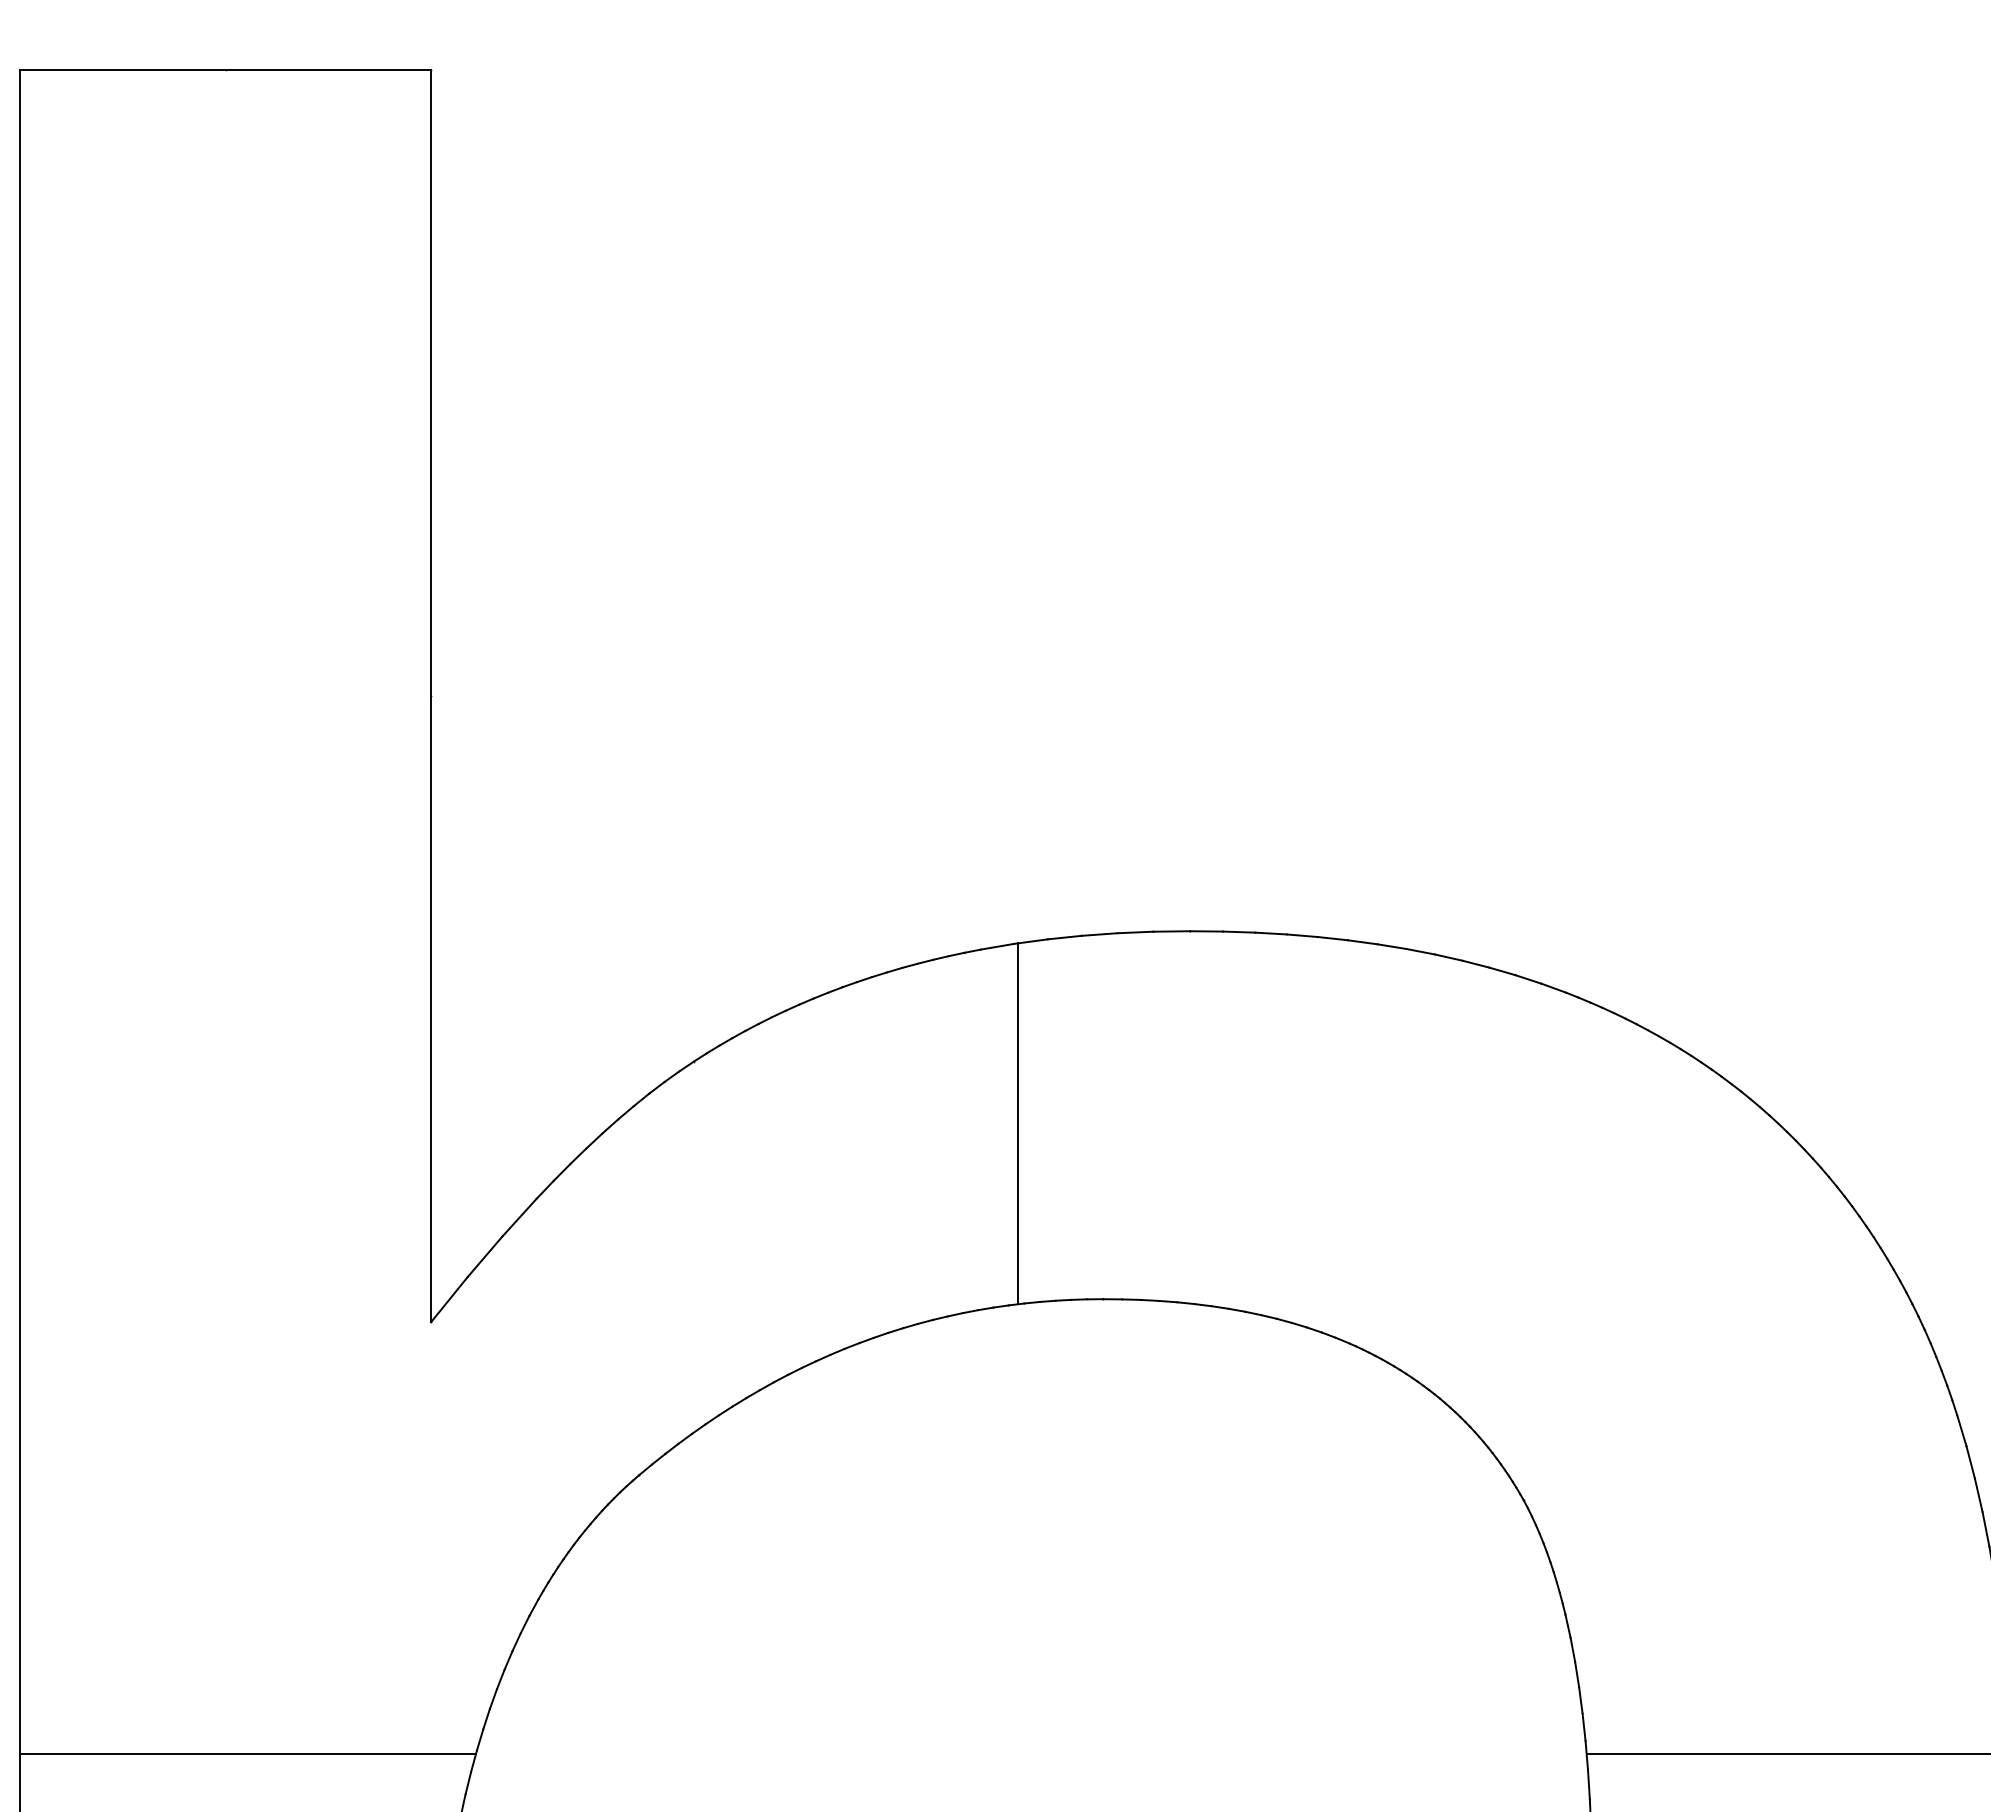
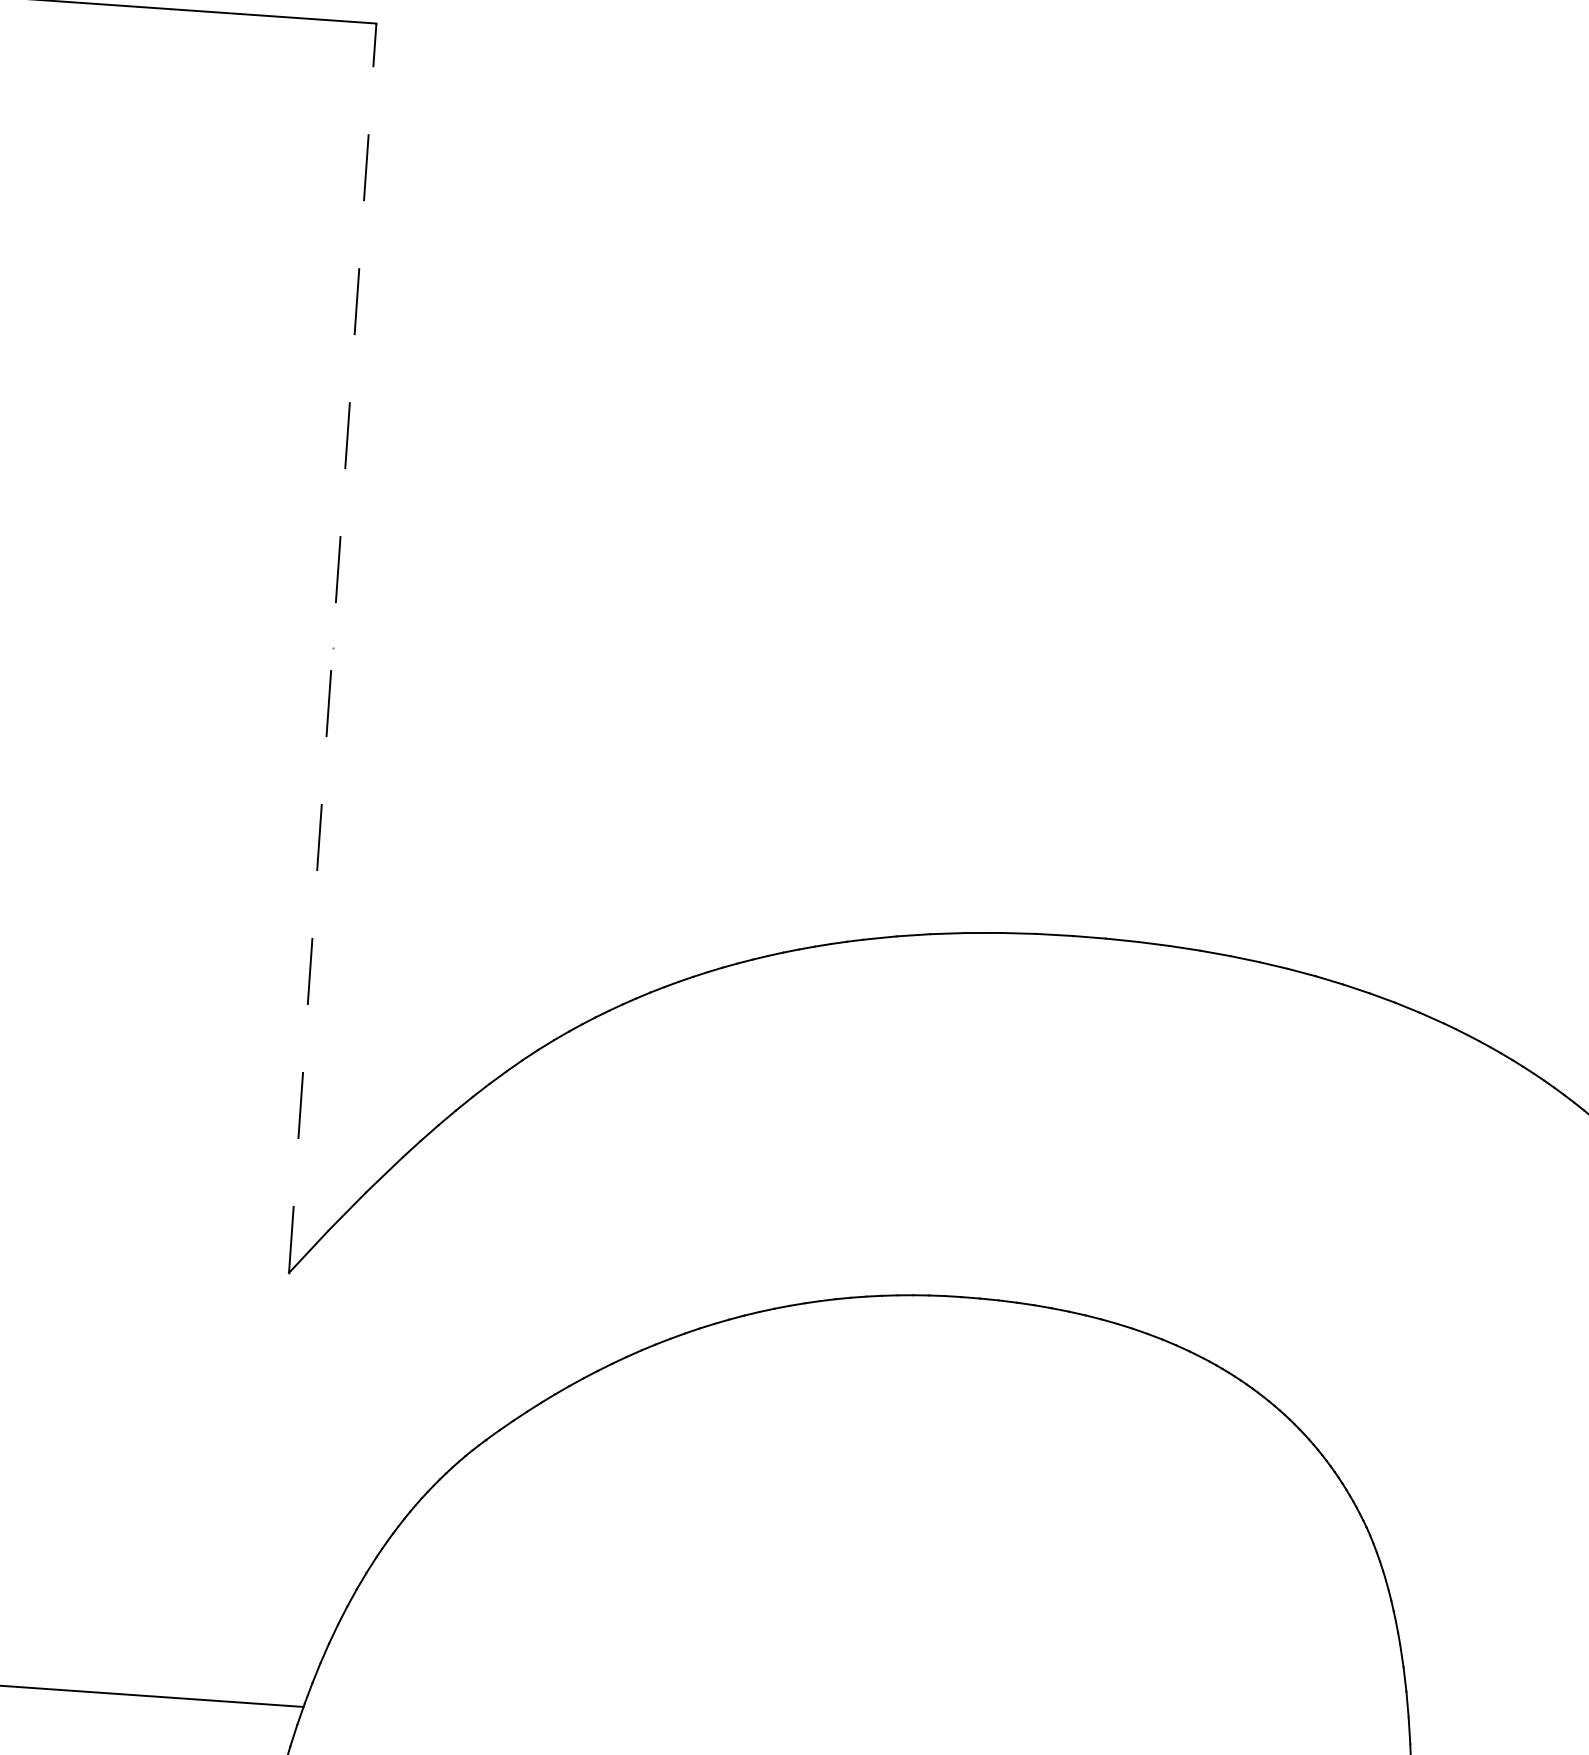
line: (431, 695) -> (332, 647), solid -> dashed
line: (1017, 1123) -> (887, 1115), removed

